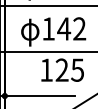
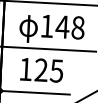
text: (79, 28) -> (78, 27), 142 -> 148
text: (62, 69) -> (41, 69), moved

